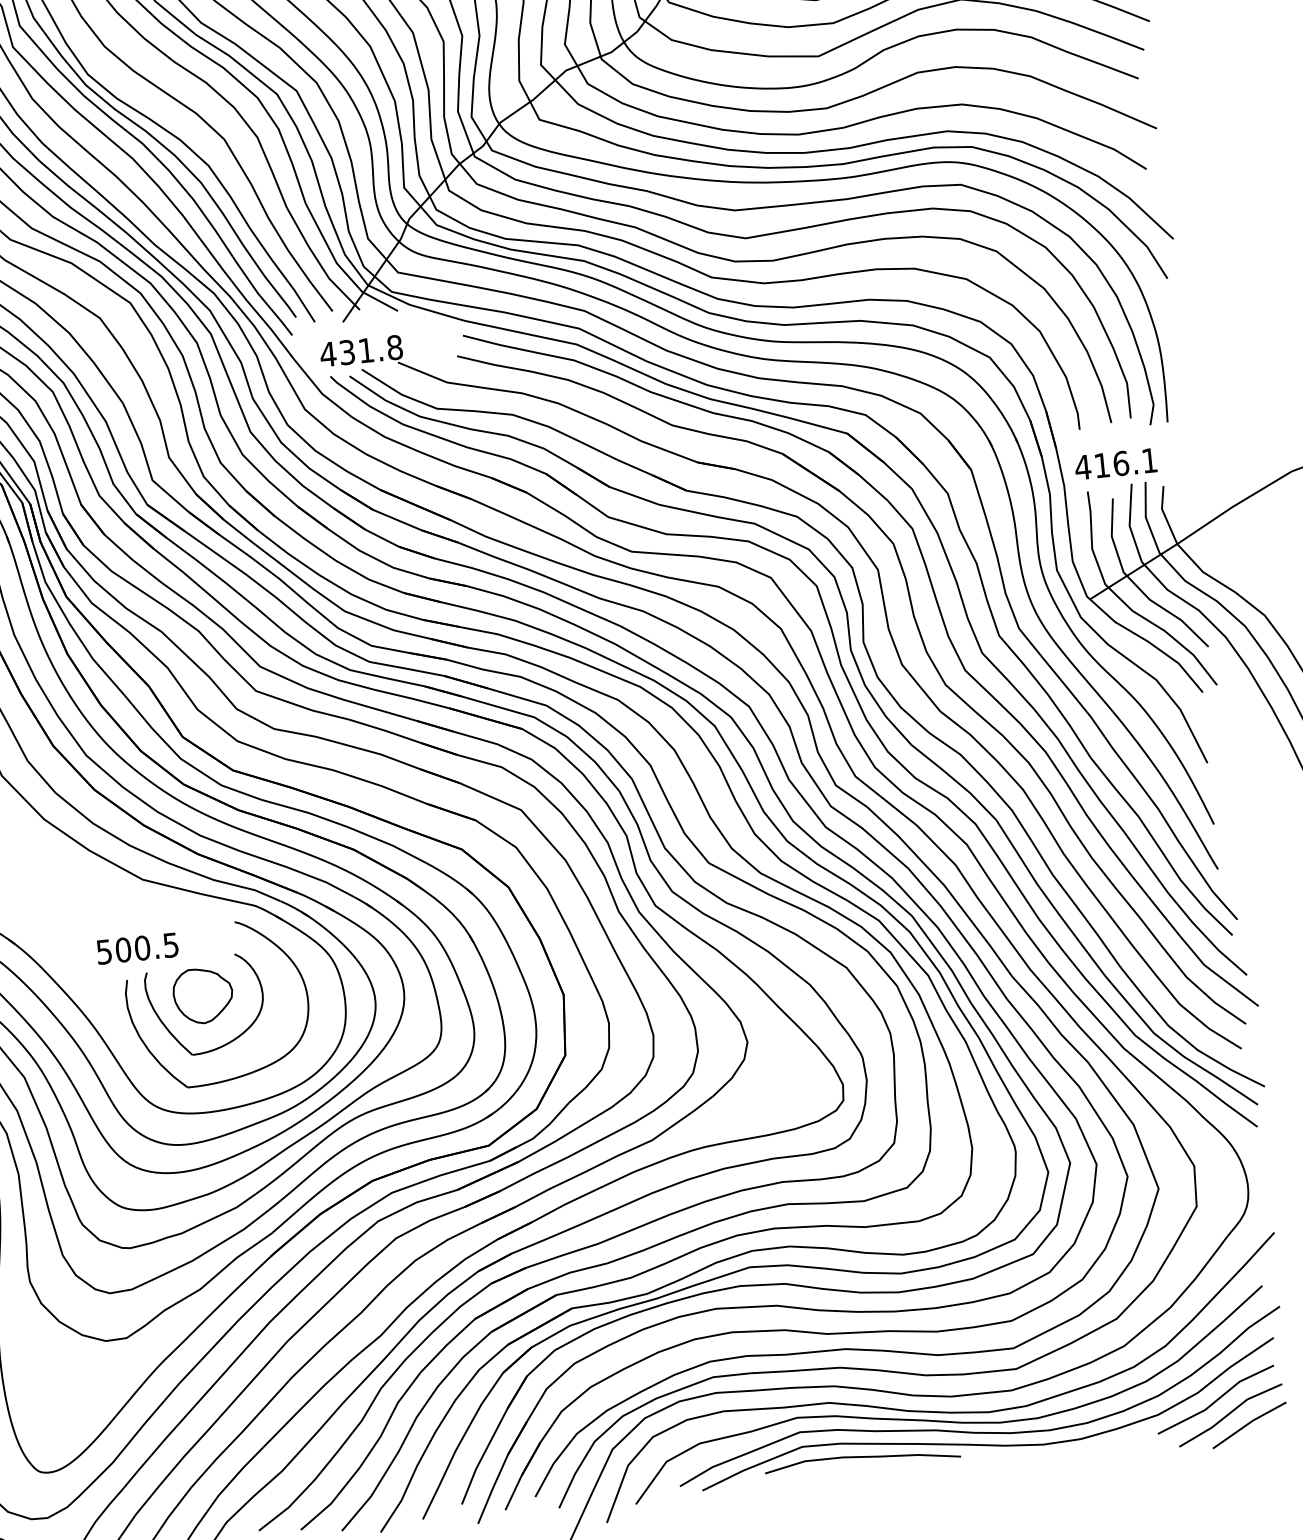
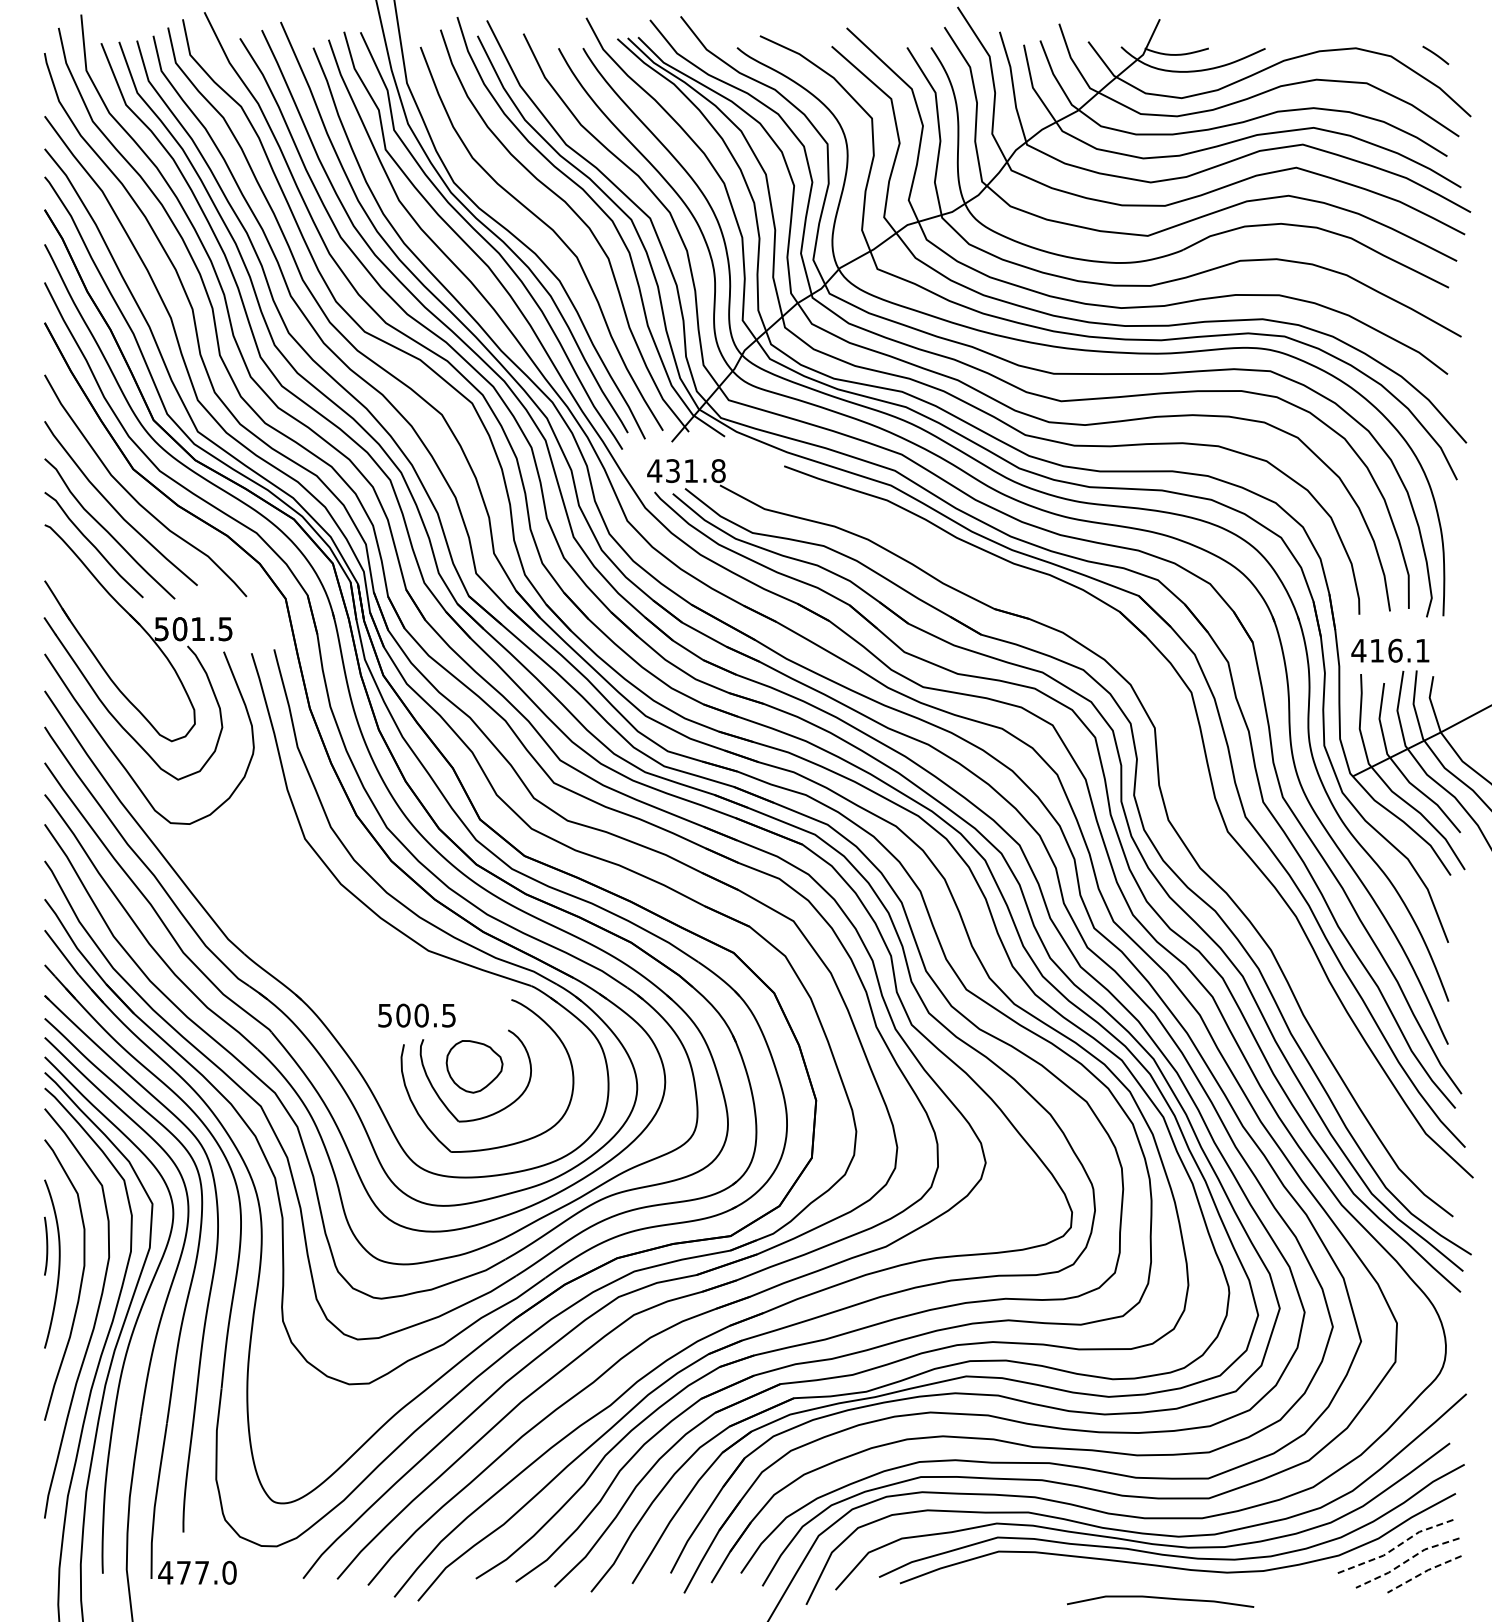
part: (926, 654) -> (1192, 812), removed
line: (1216, 1400) -> (1395, 1547), solid -> dashed
line: (1229, 1413) -> (1406, 1561), solid -> dashed
line: (1248, 1423) -> (1423, 1572), solid -> dashed
curve: (862, 1457) -> (1160, 1598), moved

